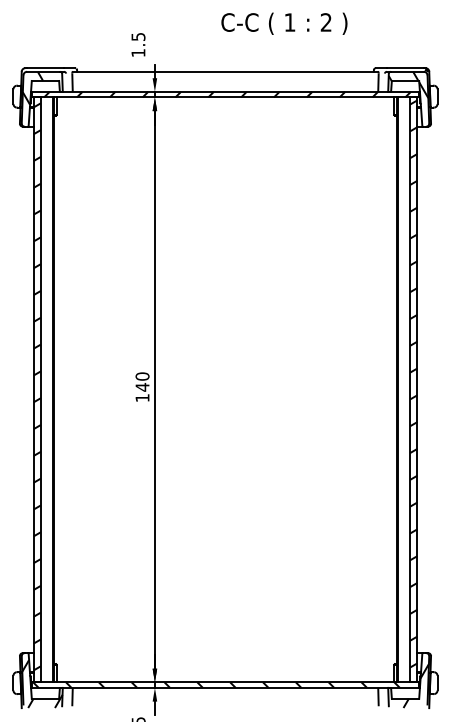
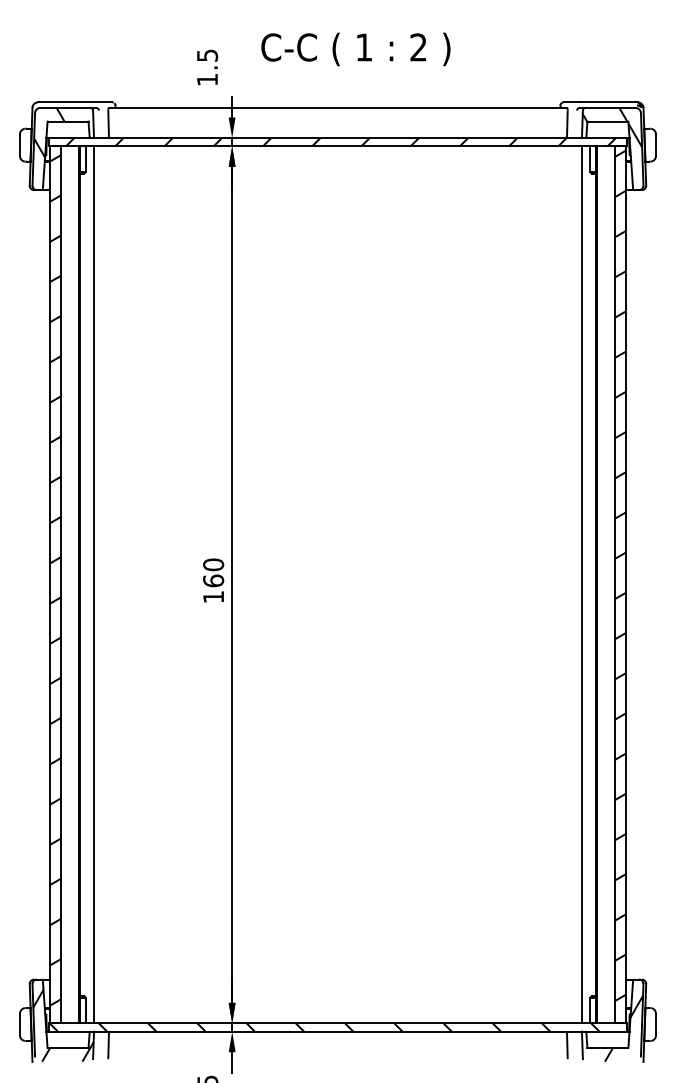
text: (284, 23) -> (355, 48), moved
text: (142, 387) -> (213, 581), 140 -> 160
line: (62, 389) -> (93, 584), added
line: (388, 389) -> (582, 584), added

